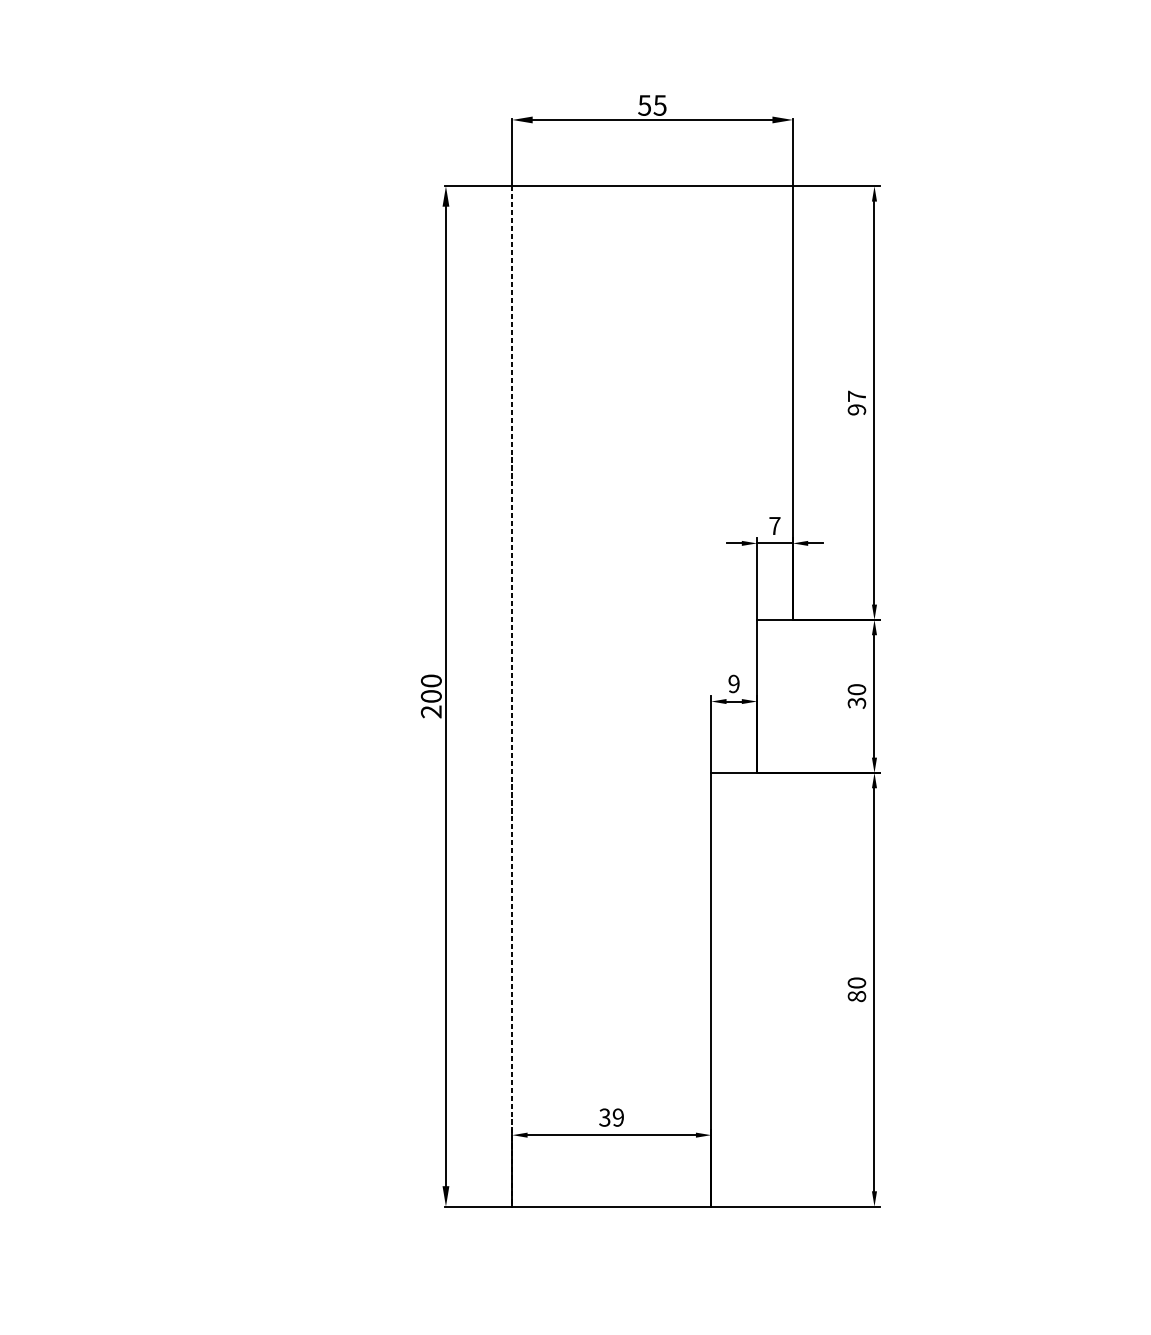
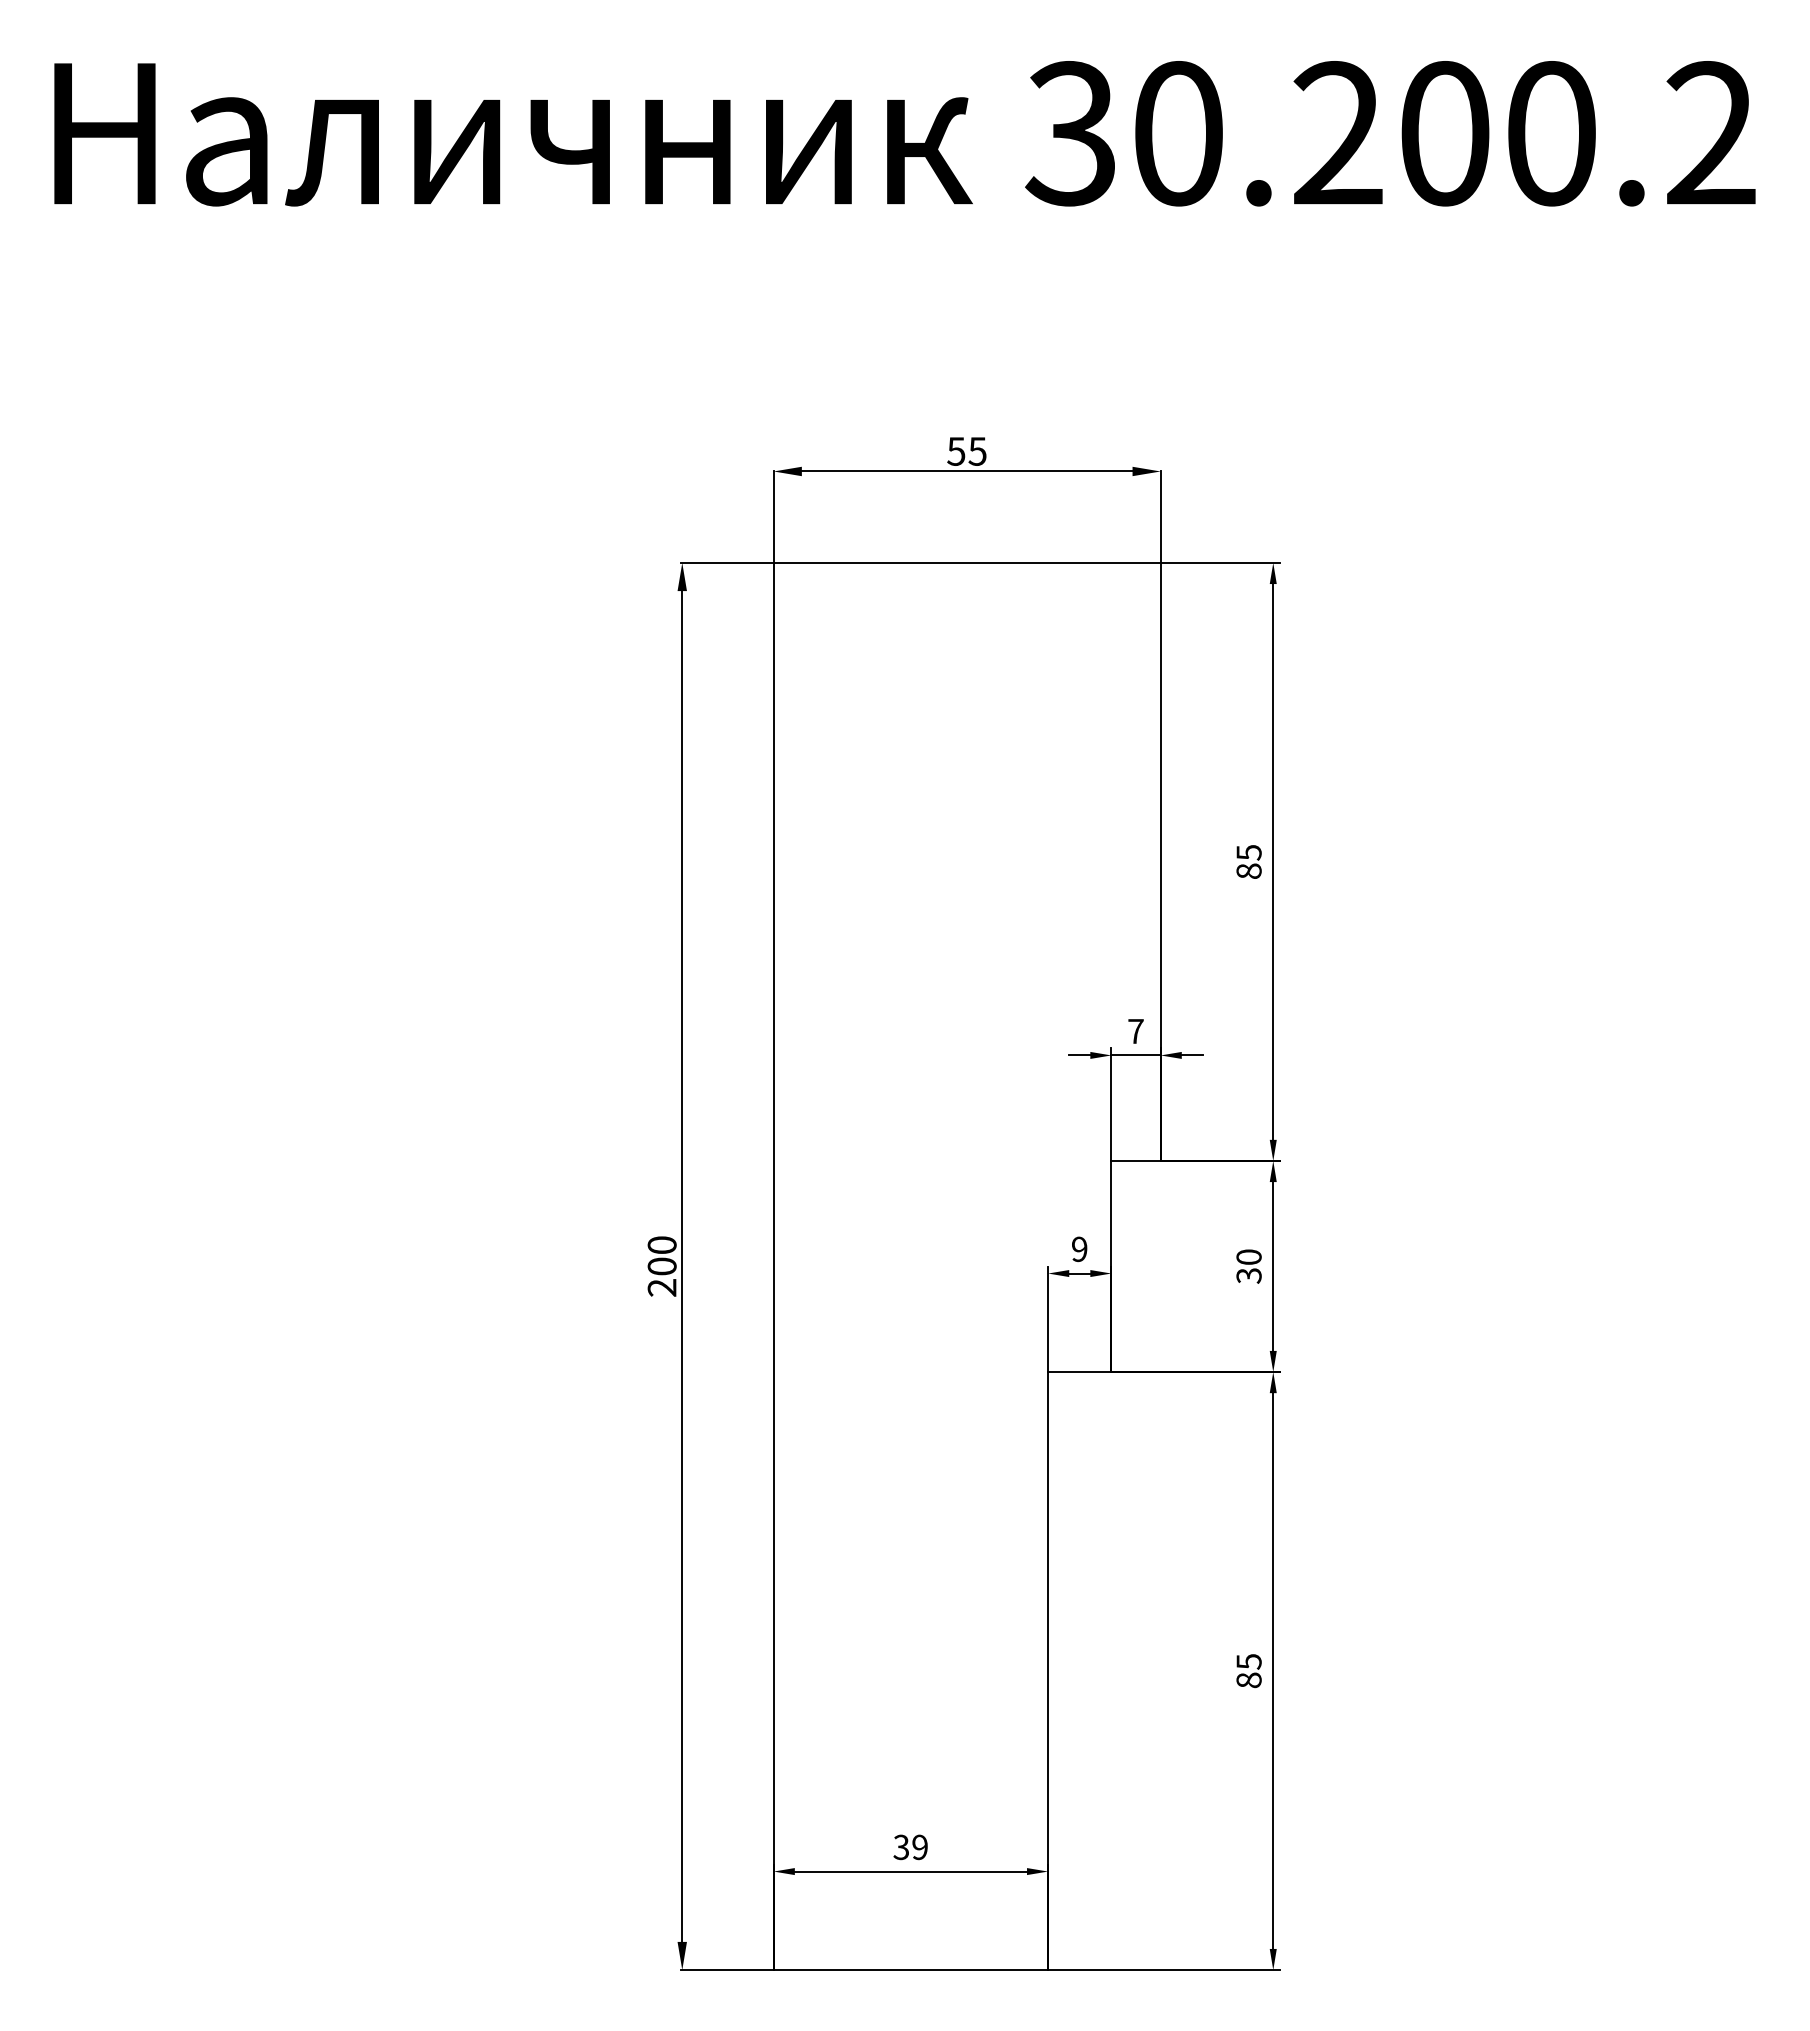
text: (856, 402) -> (1248, 861), 97 -> 85
line: (512, 696) -> (773, 1266), dashed -> solid
text: (856, 982) -> (1248, 1661), 80 -> 85

